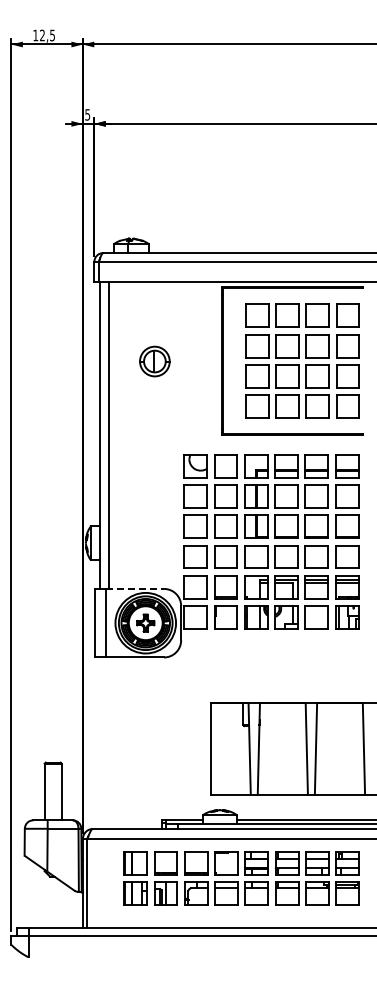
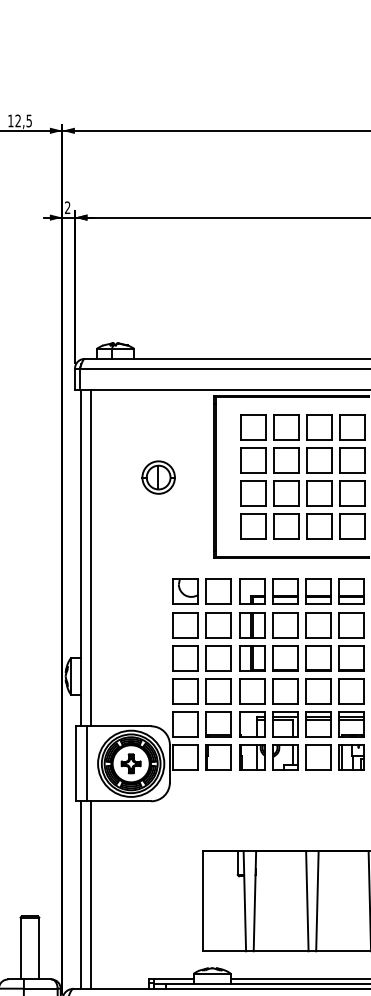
text: (87, 114) -> (67, 207), 5 -> 2
part: (154, 361) -> (158, 477), moved
line: (135, 588) -> (119, 725), dashed -> solid
line: (100, 742) -> (81, 894), added
line: (109, 742) -> (91, 894), added

